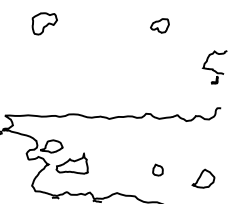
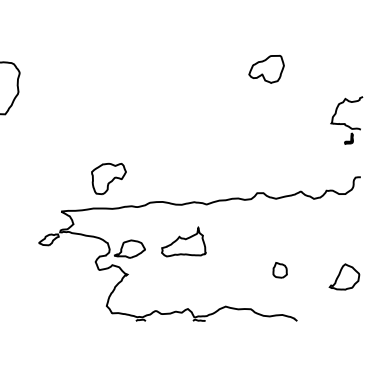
part: (44, 23) -> (108, 178), moved
part: (159, 25) -> (266, 68), size x1.4
part: (72, 162) -> (183, 241), moved

